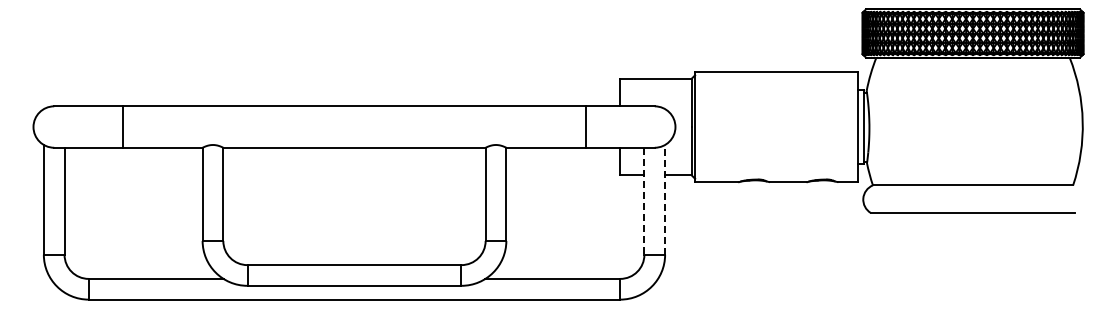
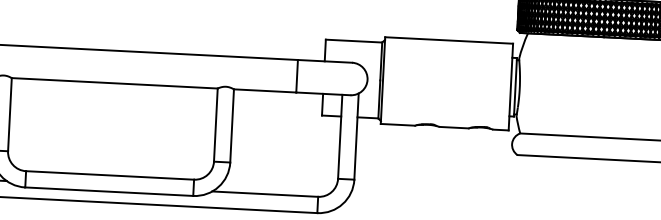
line: (665, 199) -> (356, 136), dashed -> solid
line: (644, 201) -> (340, 137), dashed -> solid

